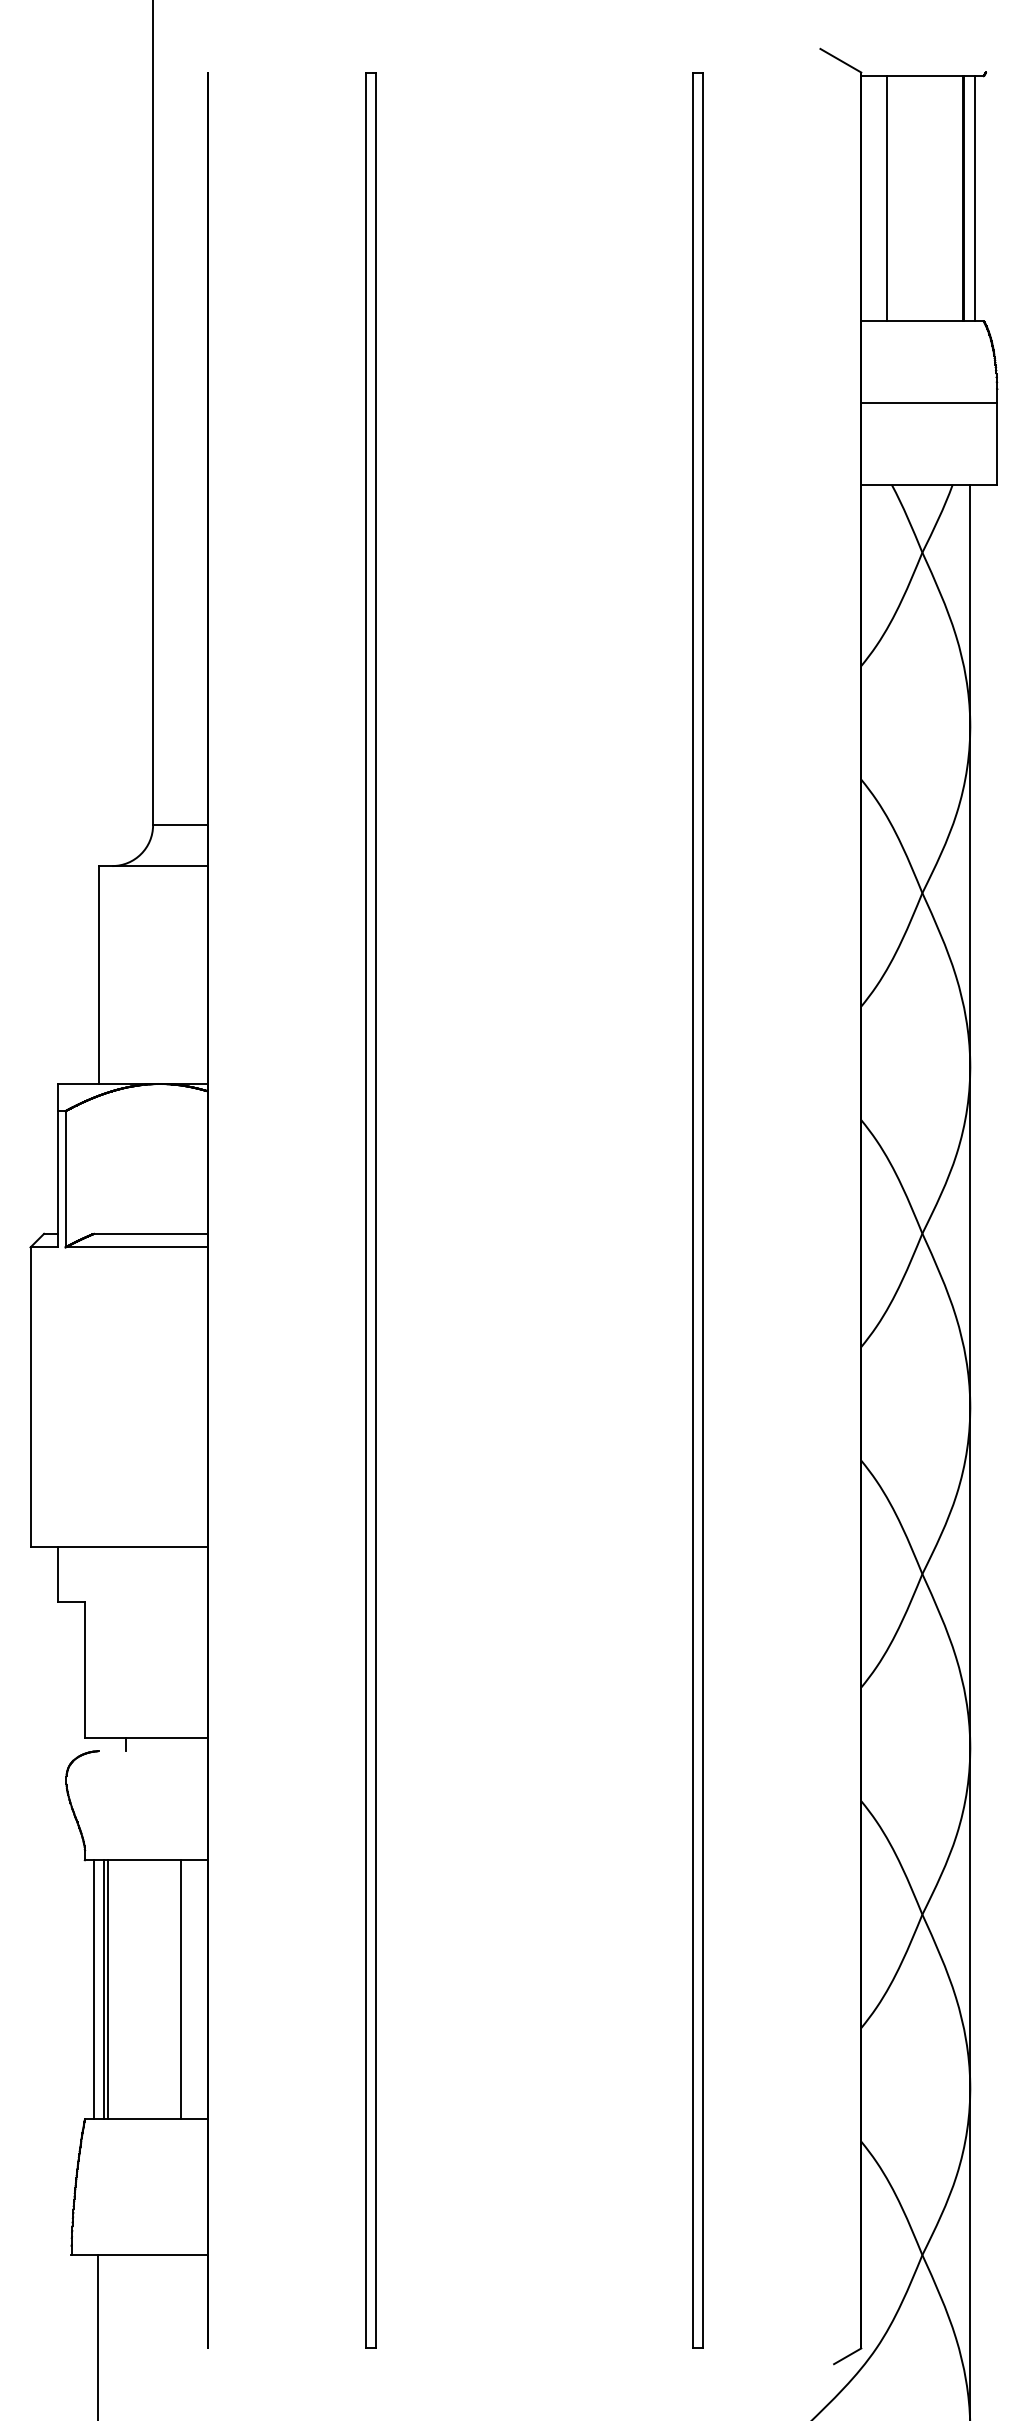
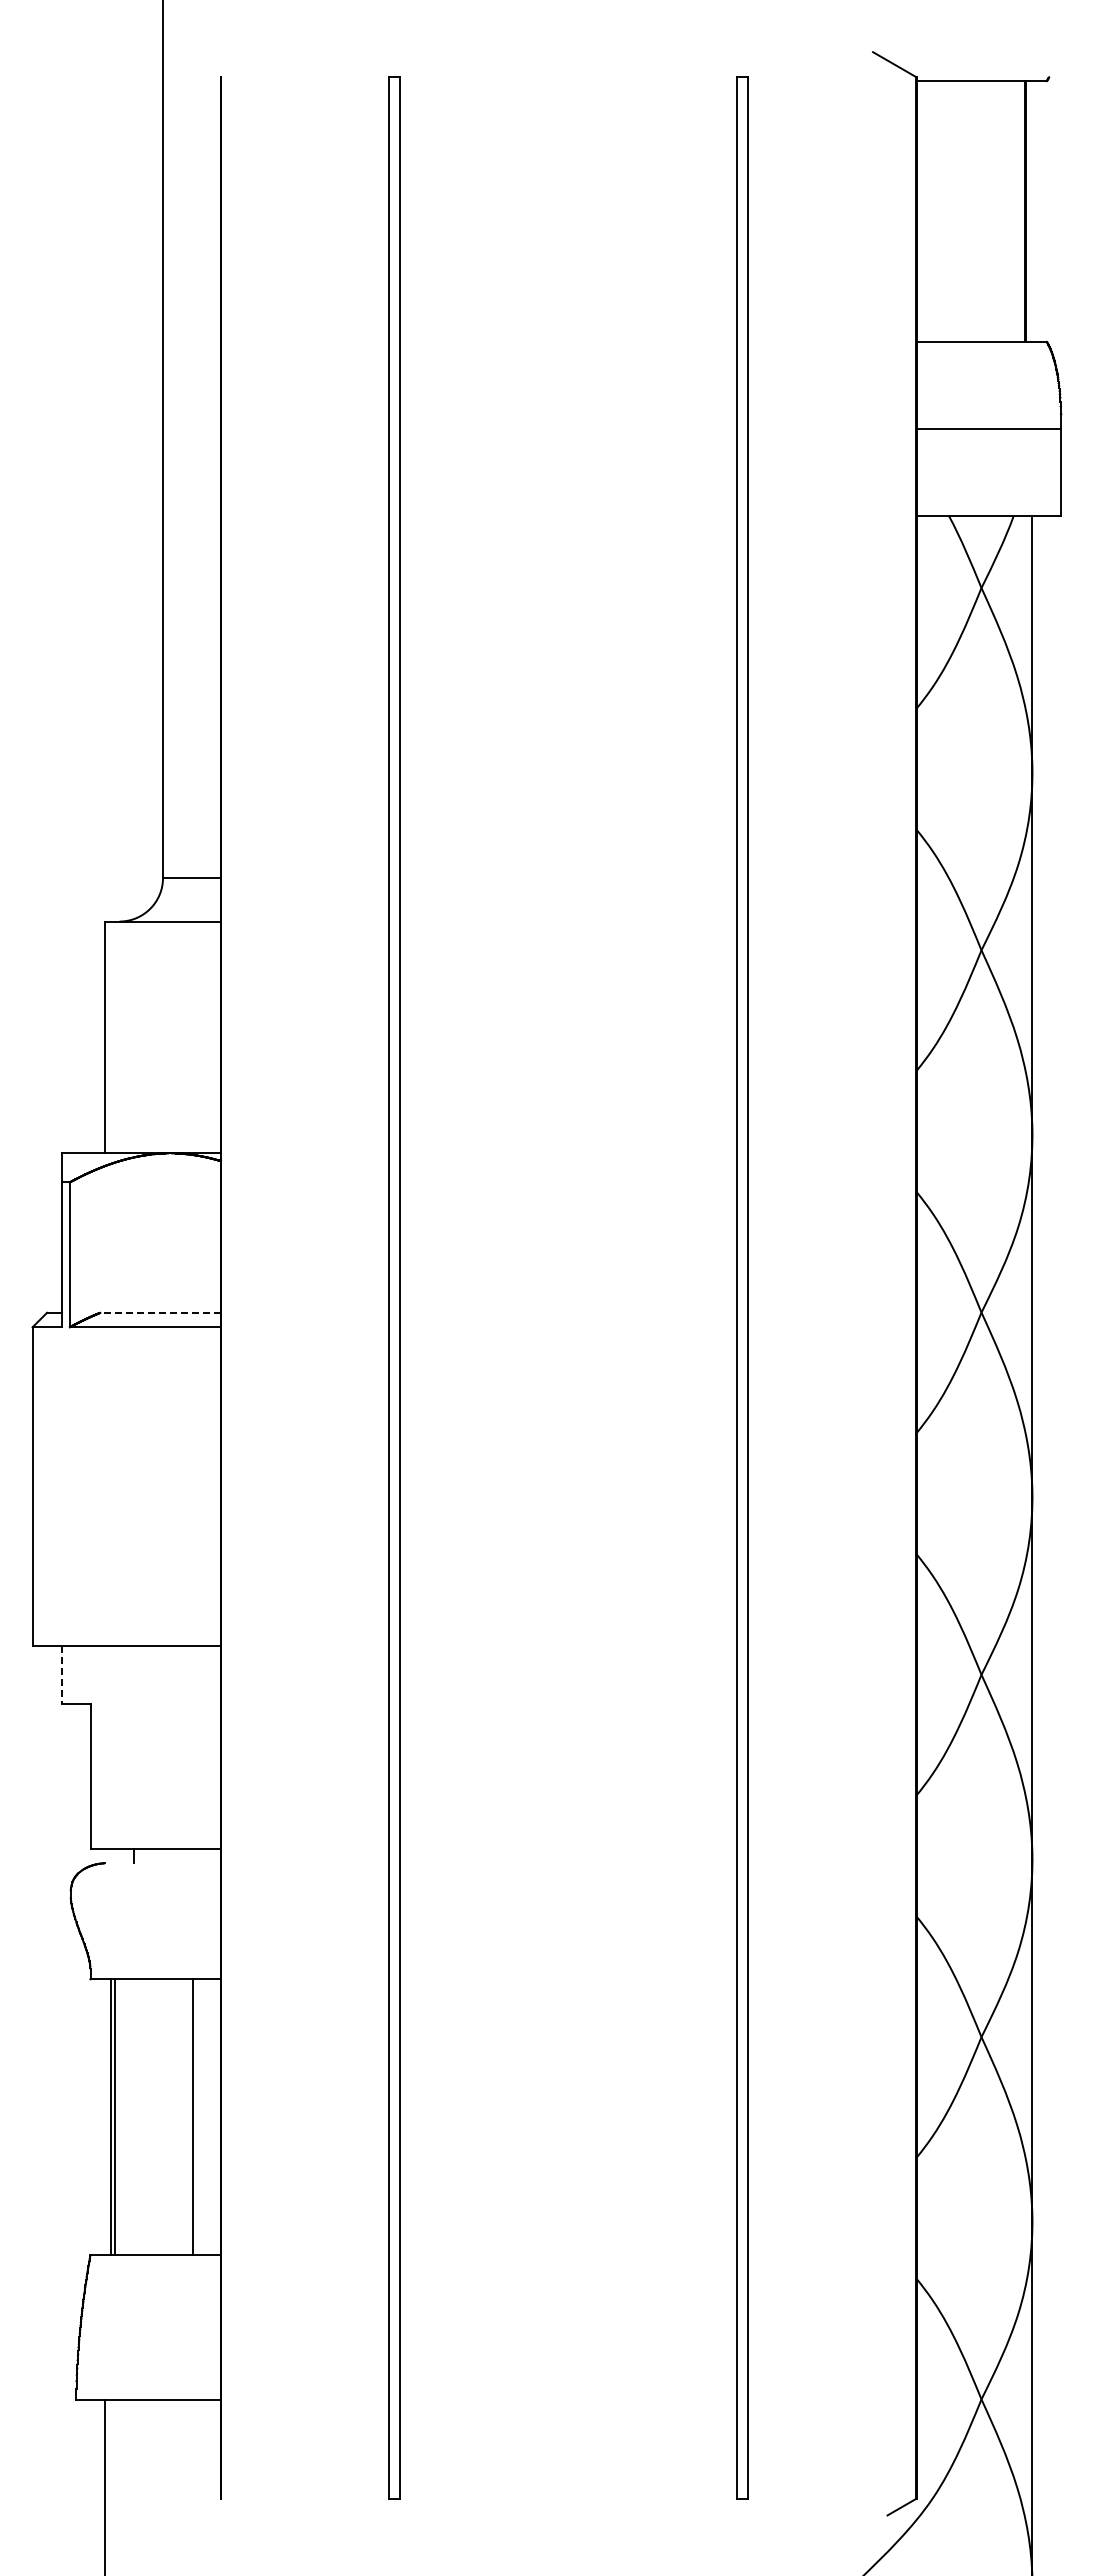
line: (887, 198) -> (944, 211), removed
line: (975, 198) -> (1037, 211), removed
line: (150, 1233) -> (160, 1312), solid -> dashed
line: (57, 1574) -> (61, 1675), solid -> dashed
line: (93, 1989) -> (99, 2116), removed

